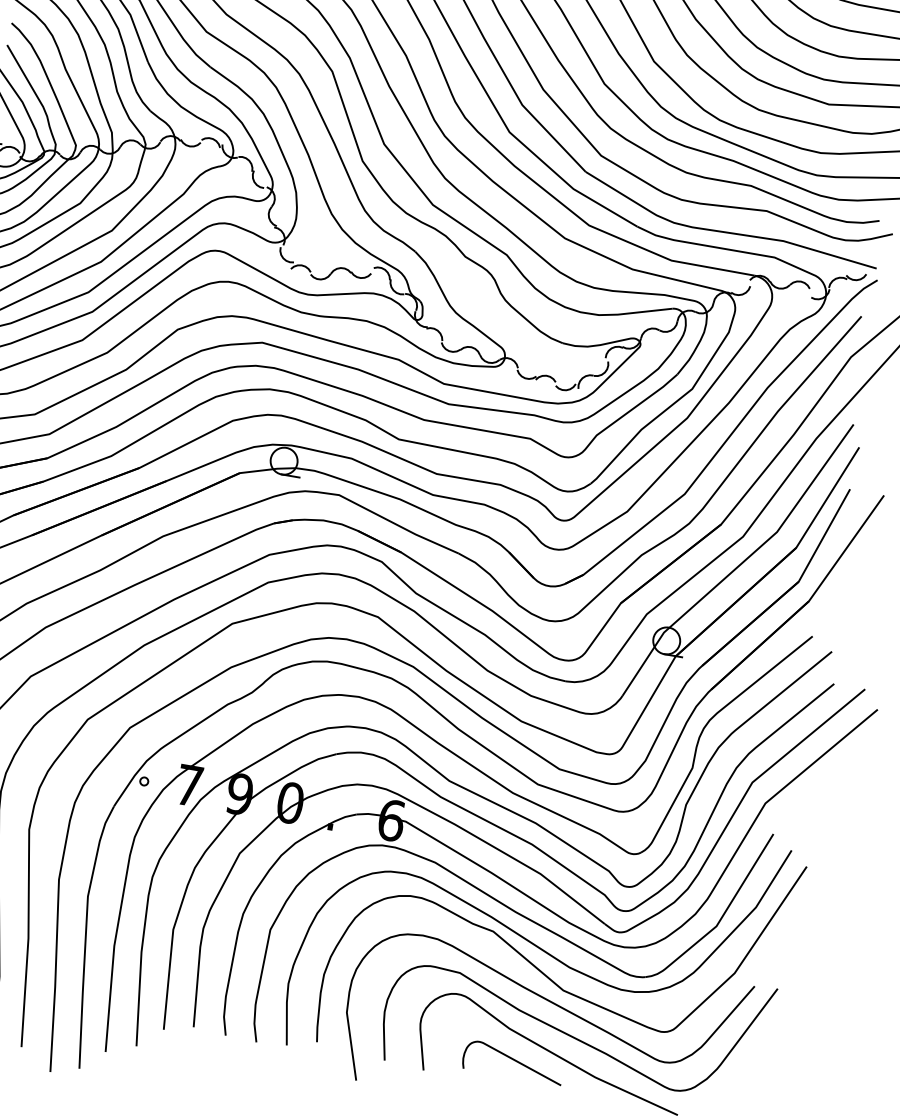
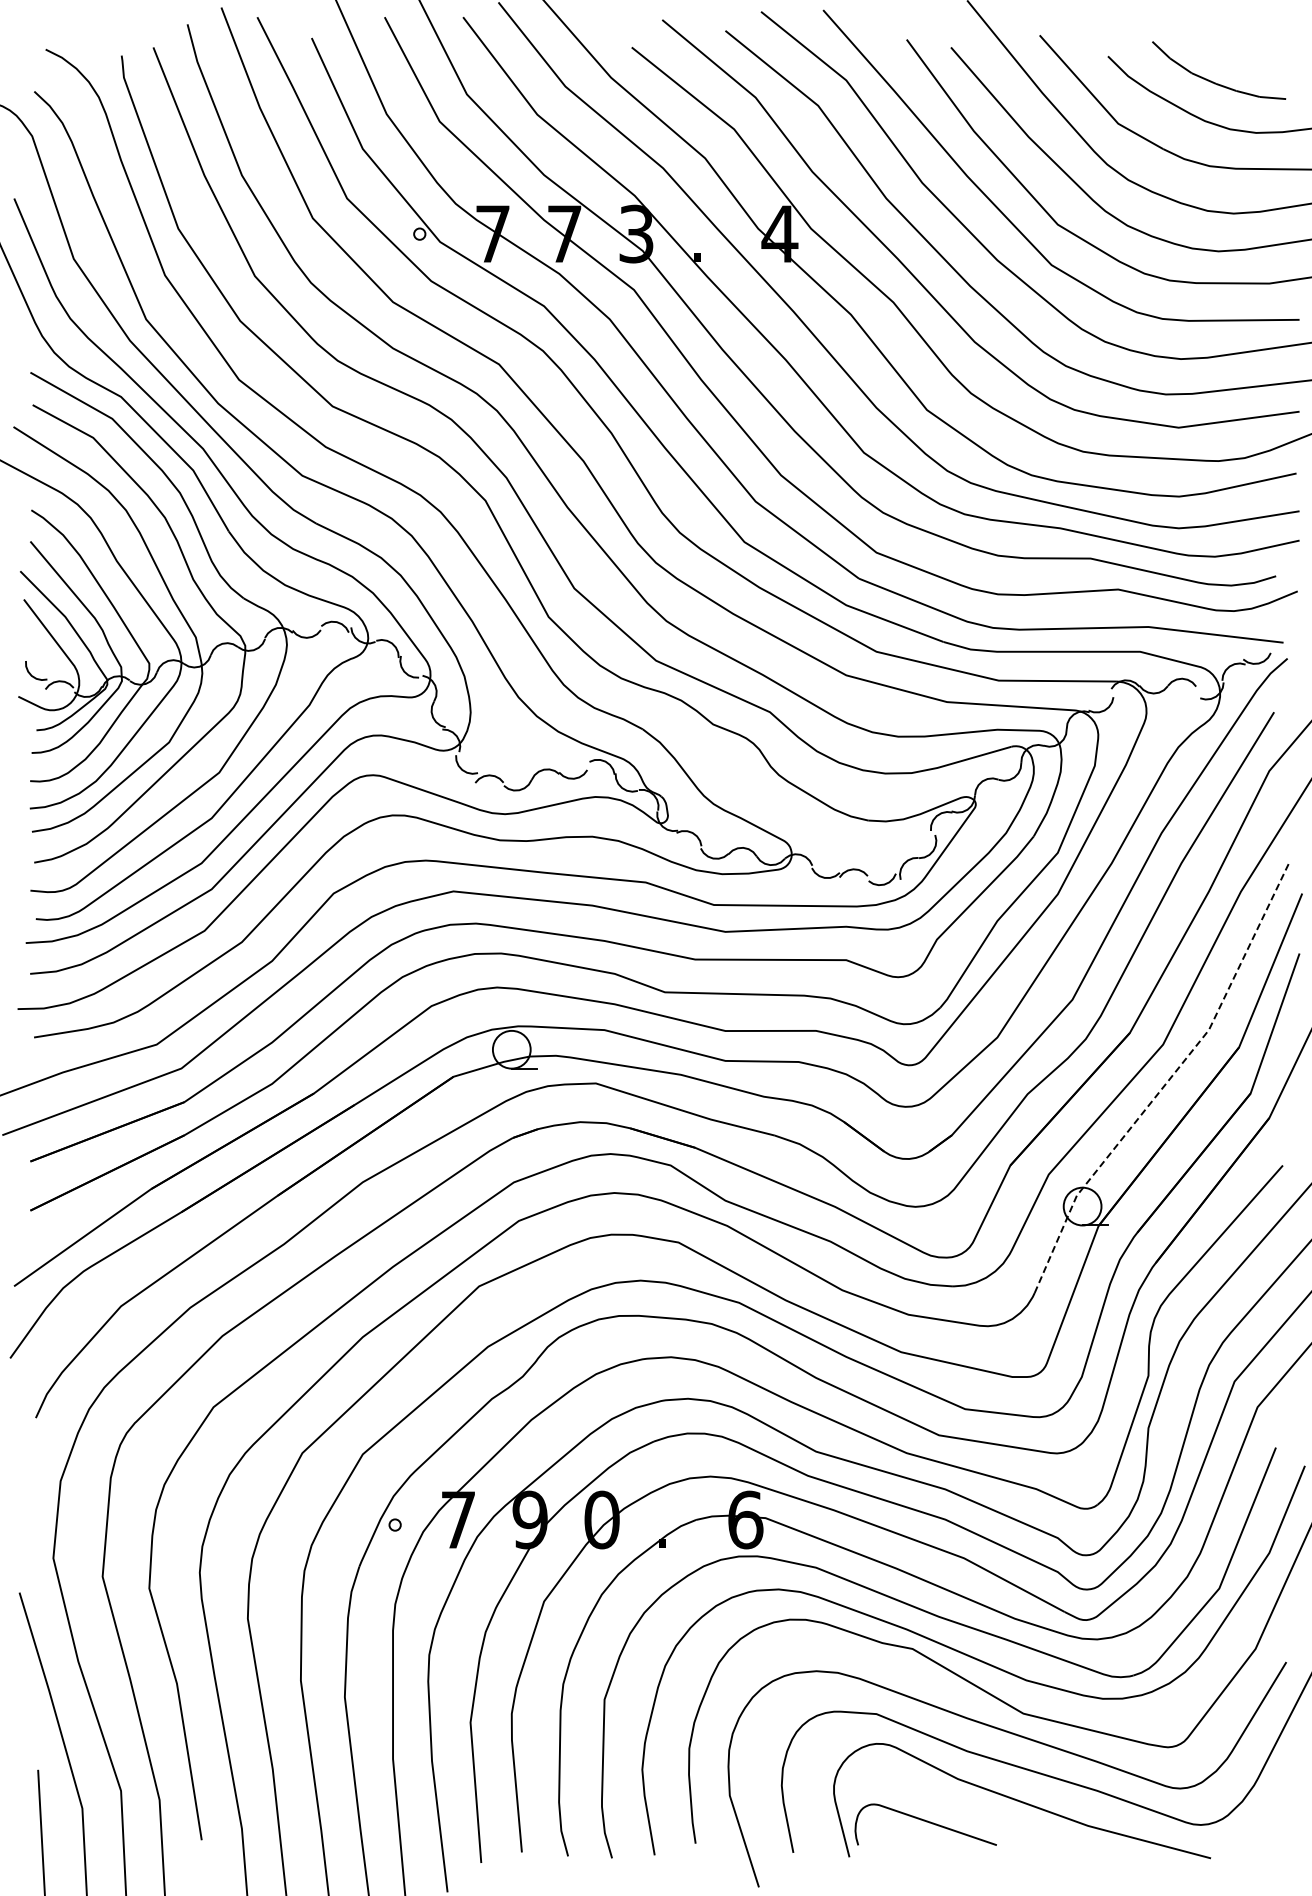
line: (741, 563) -> (1167, 1081), solid -> dashed
curve: (514, 1060) -> (926, 1822), moved

